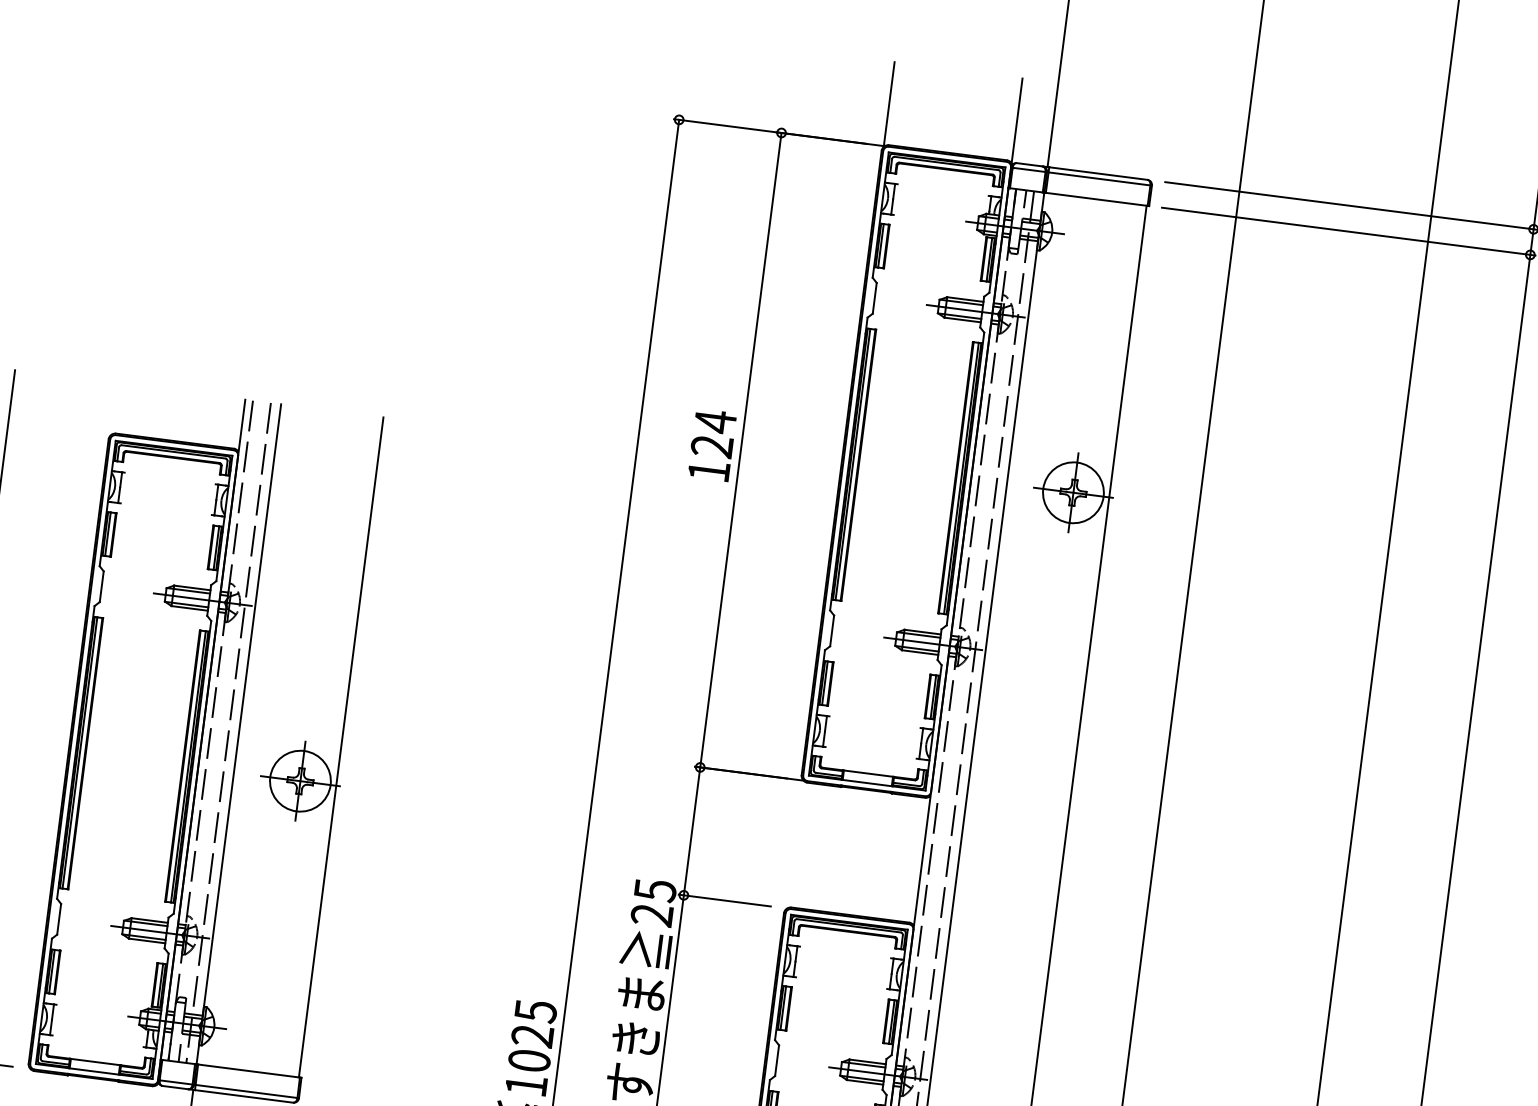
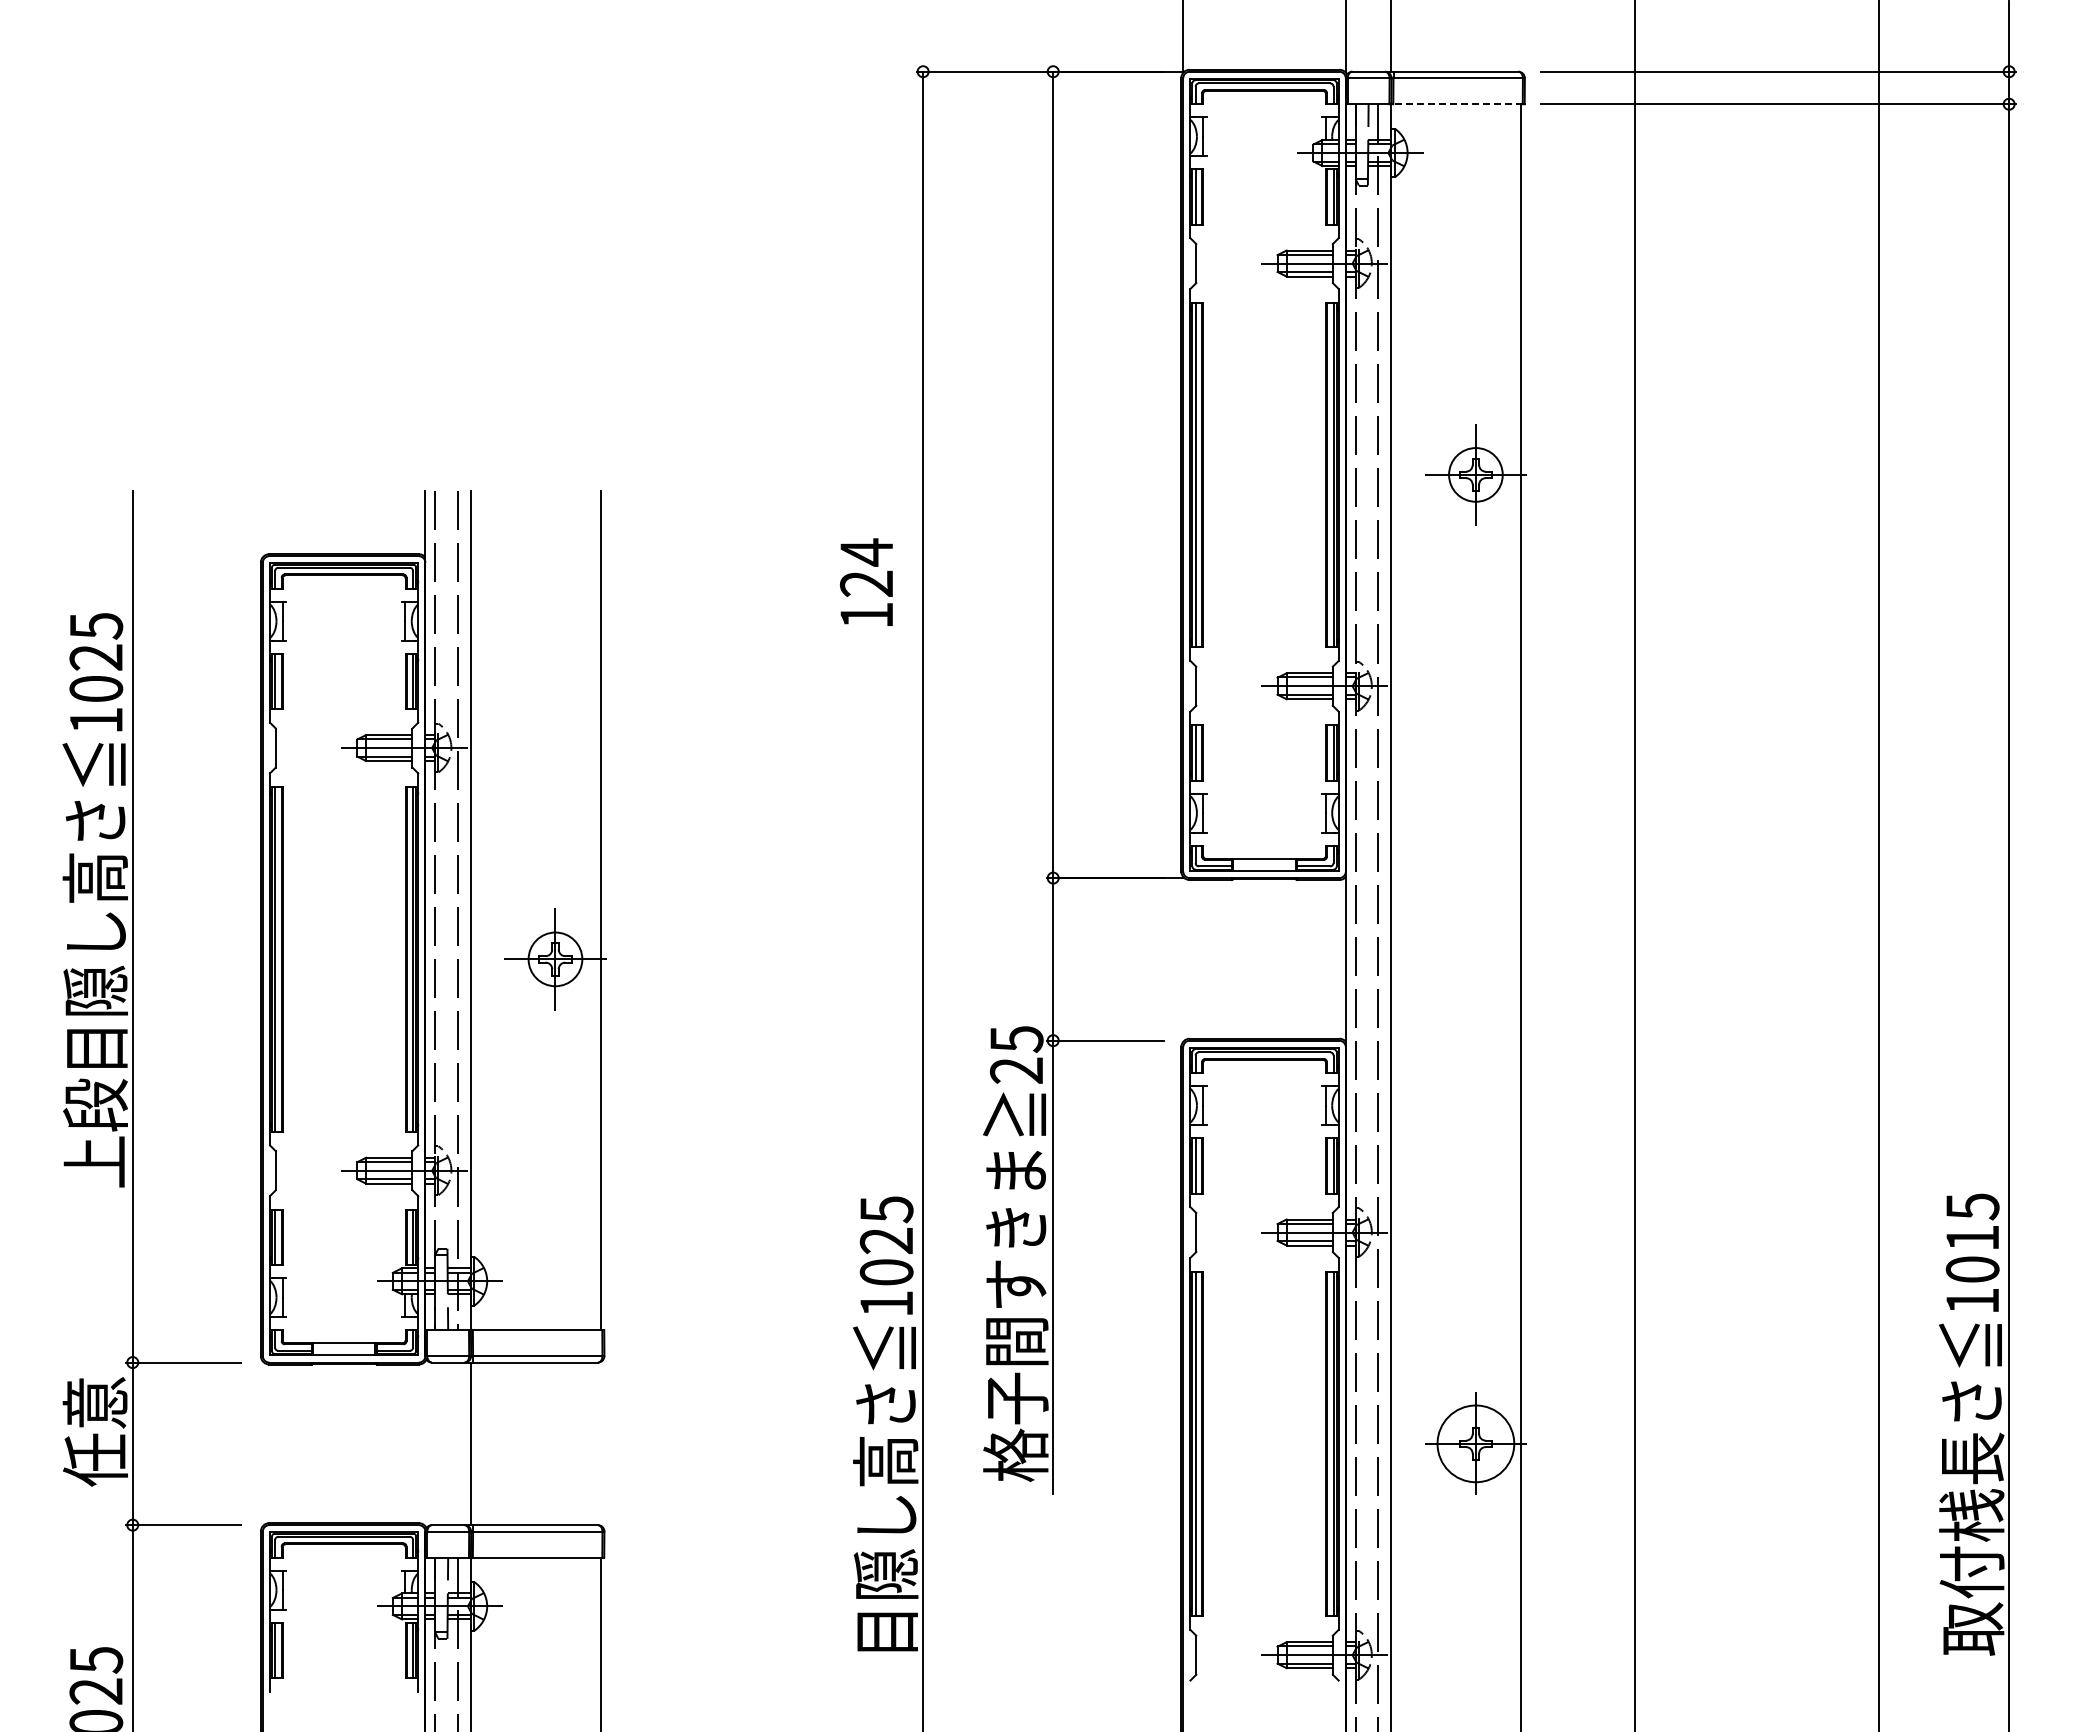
line: (1097, 199) -> (1458, 104), solid -> dashed
text: (712, 444) -> (866, 581), moved
circle: (1073, 492) -> (1475, 474), size x0.7
circle: (300, 781) -> (555, 959), size x0.7

